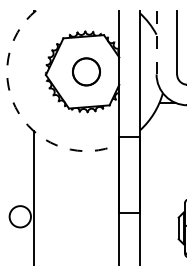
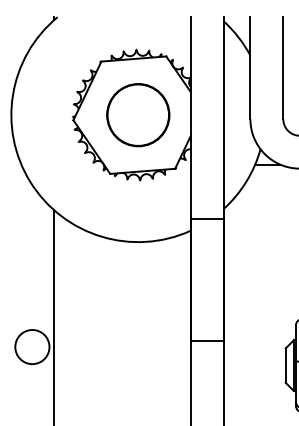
line: (156, 42) -> (250, 68), dashed -> solid
part: (86, 71) -> (138, 114), size x1.43
arc: (19, 113) -> (31, 181), dashed -> solid

